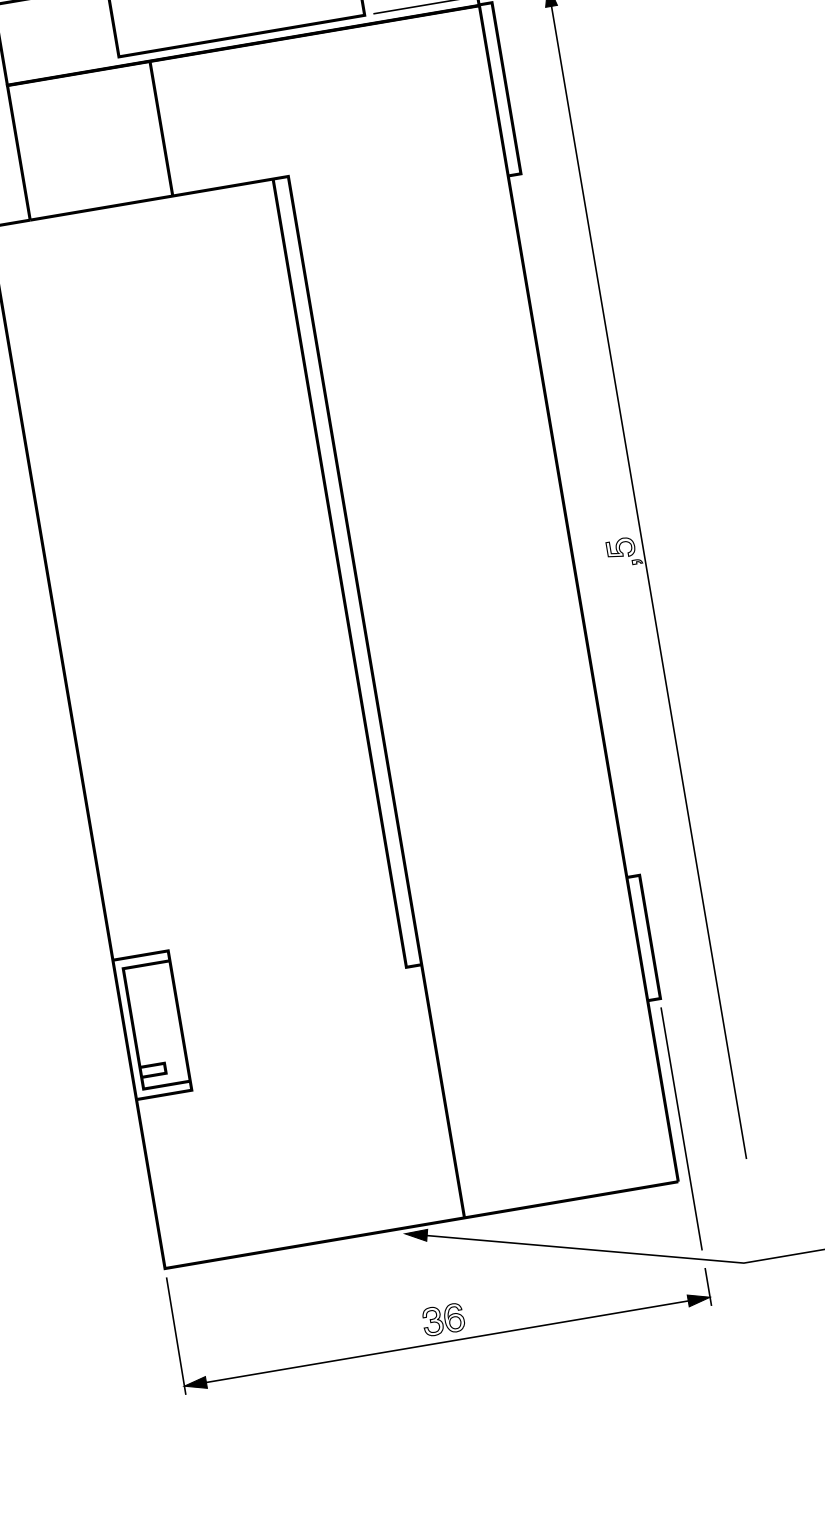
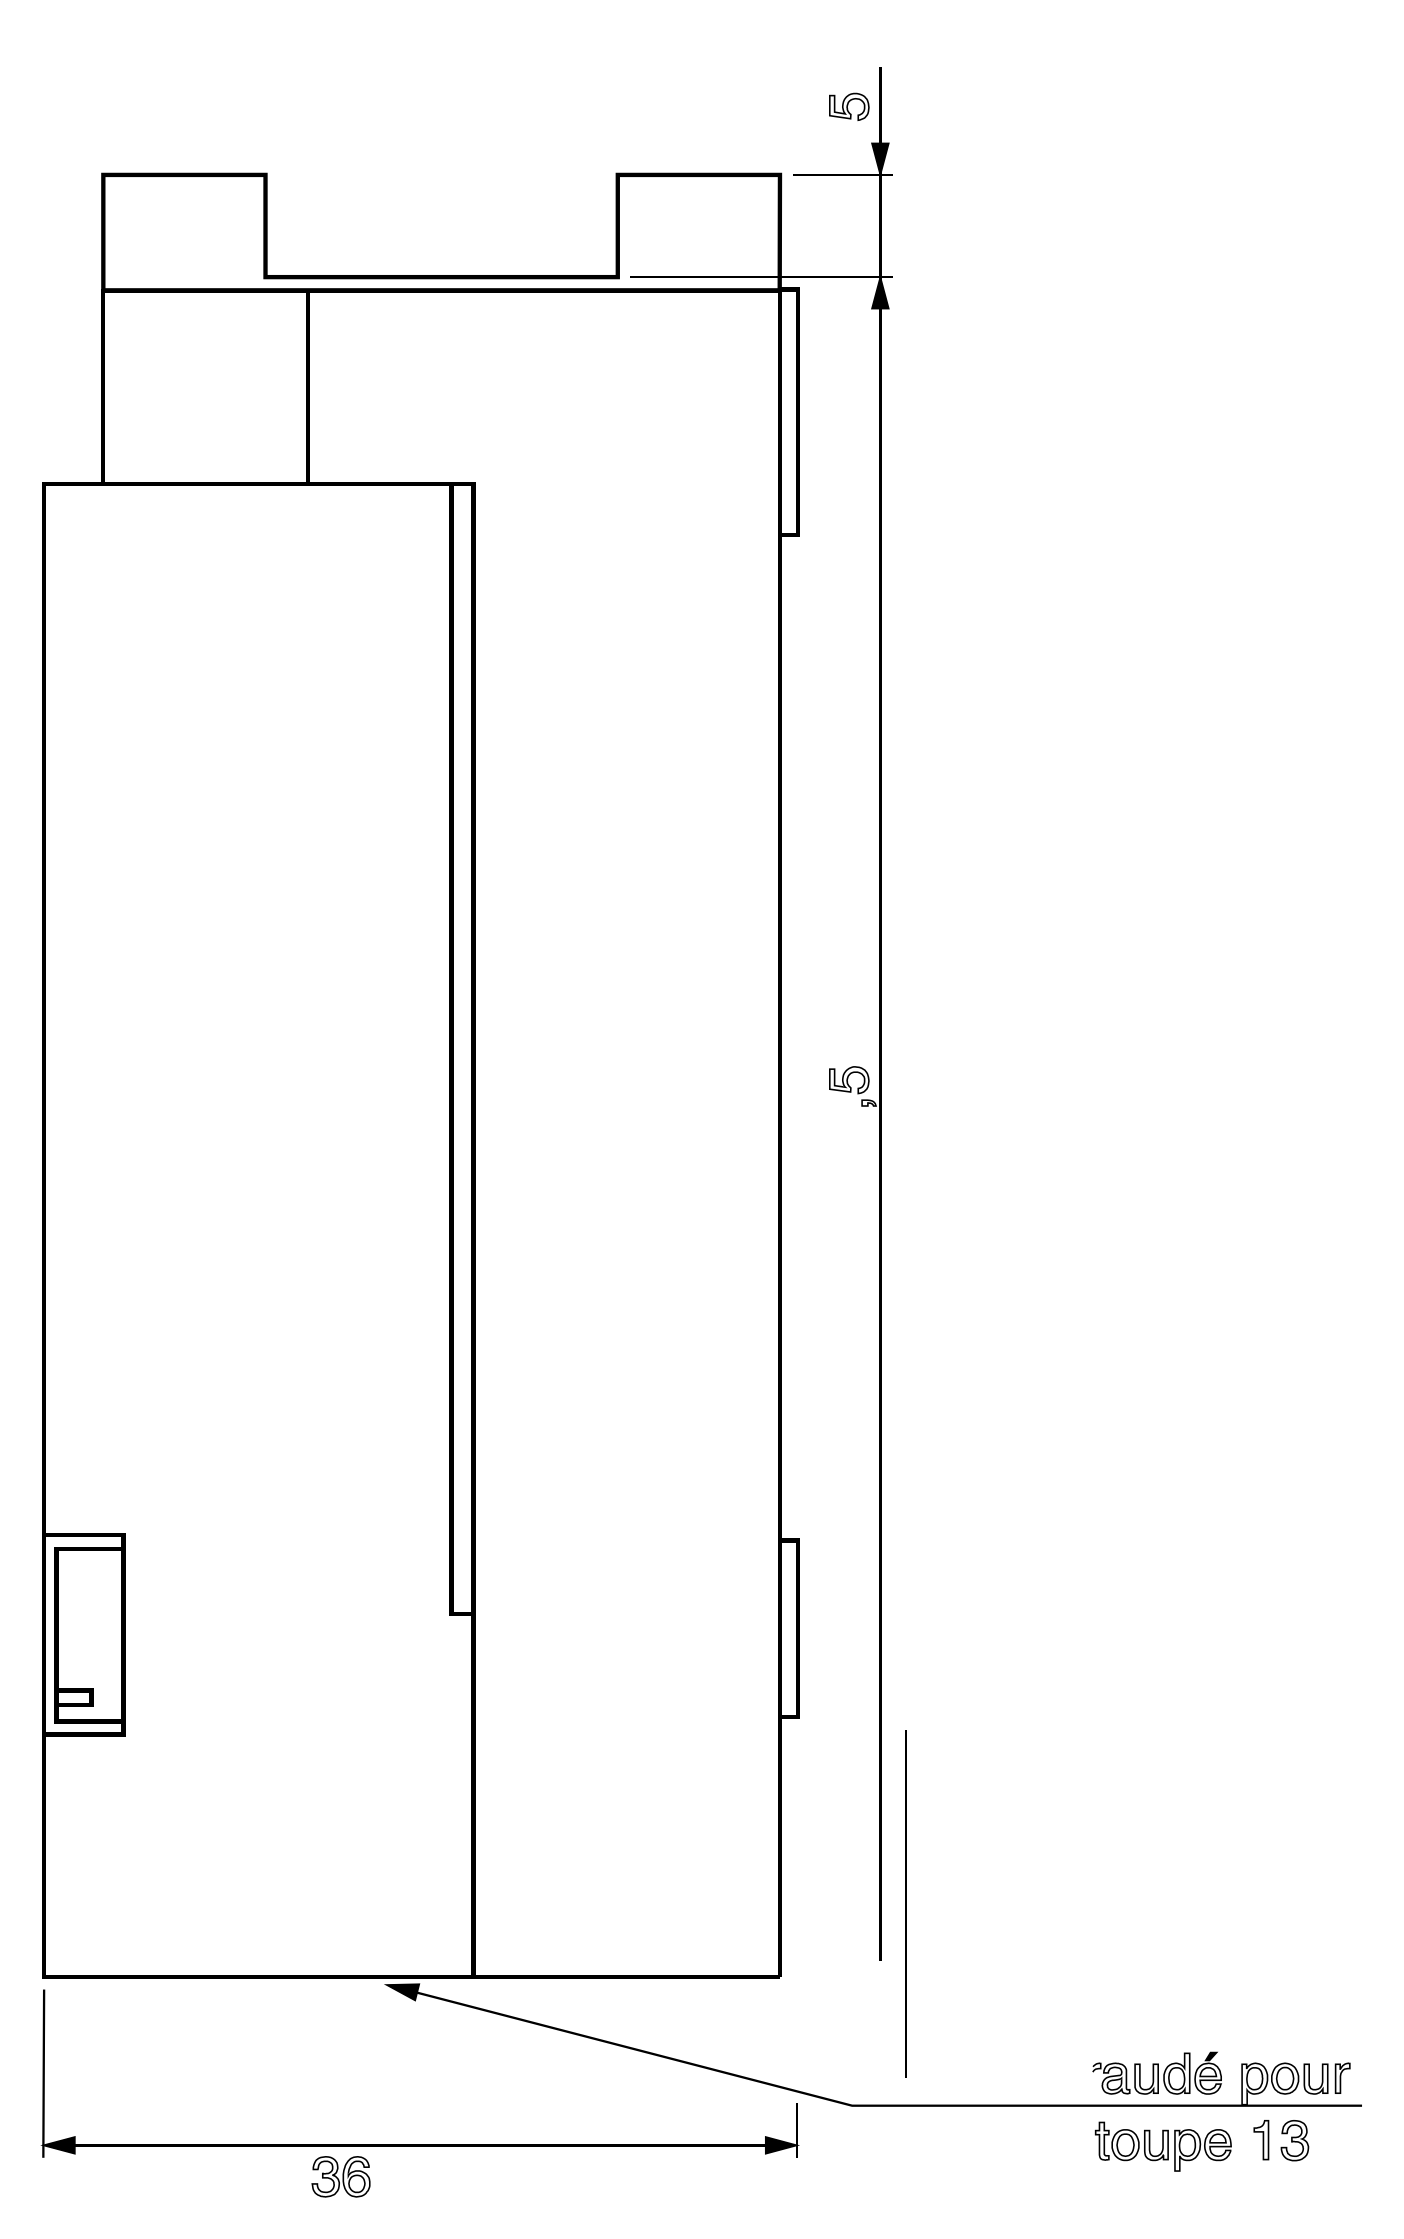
line: (681, 1128) -> (905, 1903), moved
part: (443, 1319) -> (340, 2176), moved

